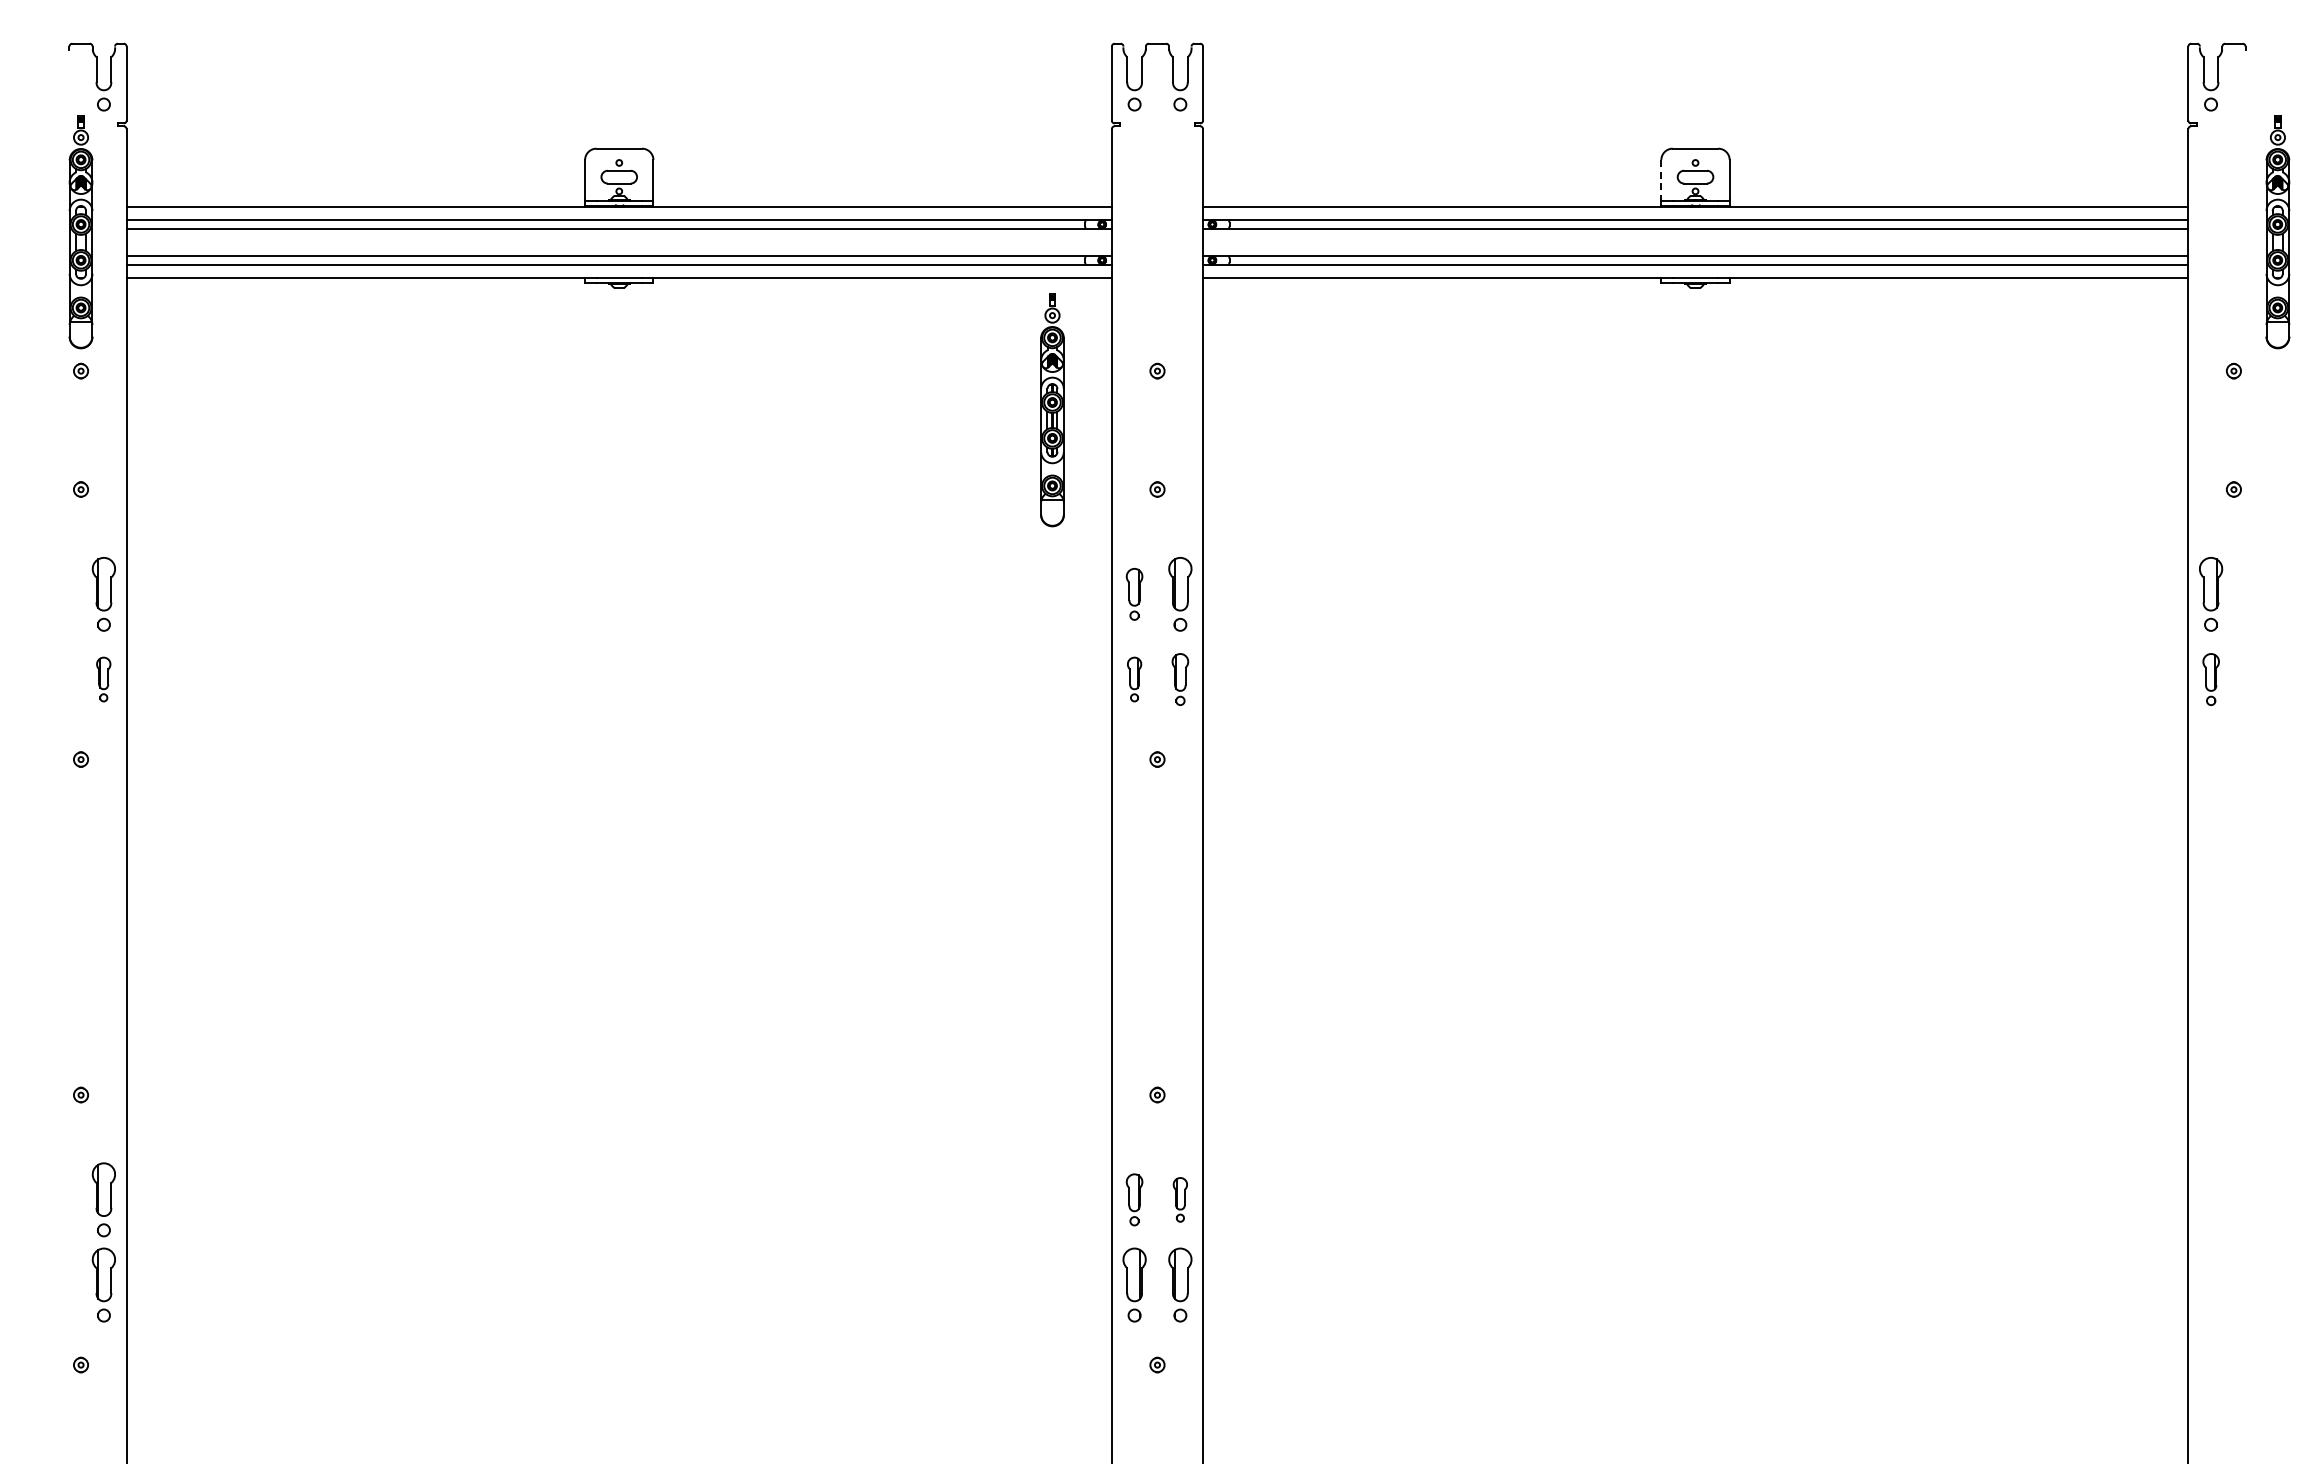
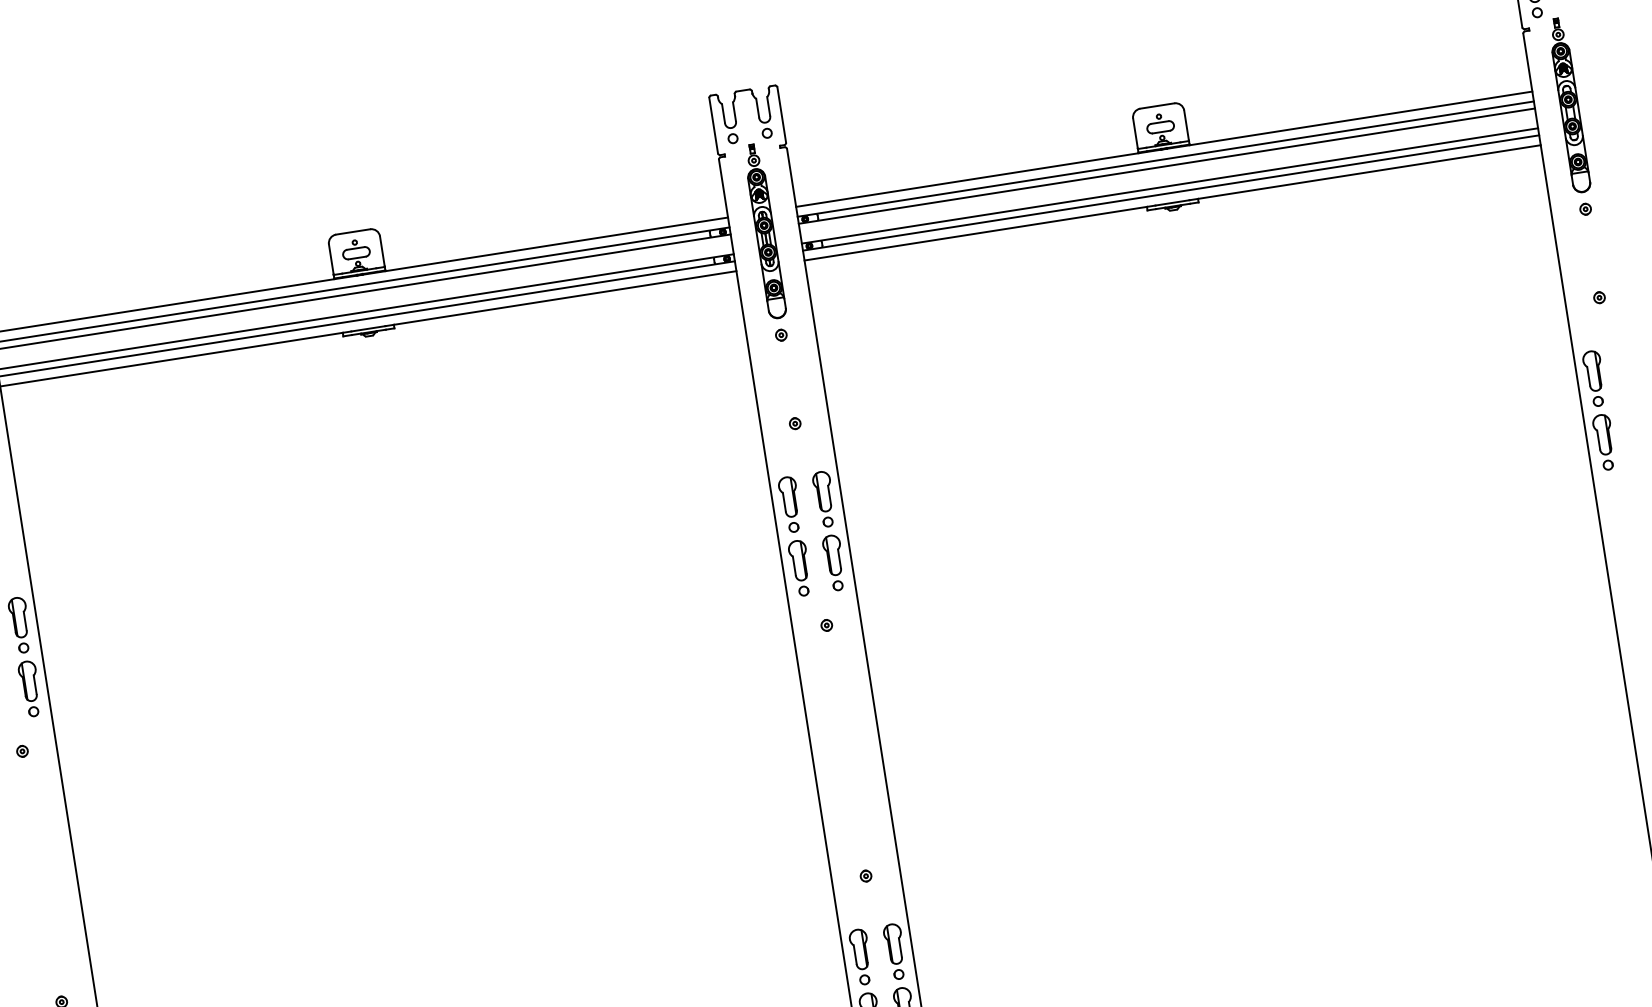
line: (1661, 180) -> (1135, 133), dashed -> solid
part: (2277, 232) -> (1569, 105), moved
part: (1052, 410) -> (765, 231), moved
part: (1134, 594) -> (790, 504), size x1.43
part: (103, 679) -> (29, 688), size x1.67
part: (1134, 679) -> (800, 568), size x1.67
part: (1180, 679) -> (834, 562), size x1.43
part: (2211, 679) -> (1604, 442), size x1.43
part: (1134, 1199) -> (861, 956), size x1.43
part: (1180, 1199) -> (895, 951), size x1.67

